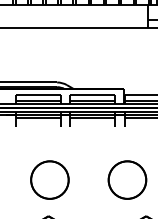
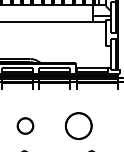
part: (49, 179) -> (25, 125), size x0.6

